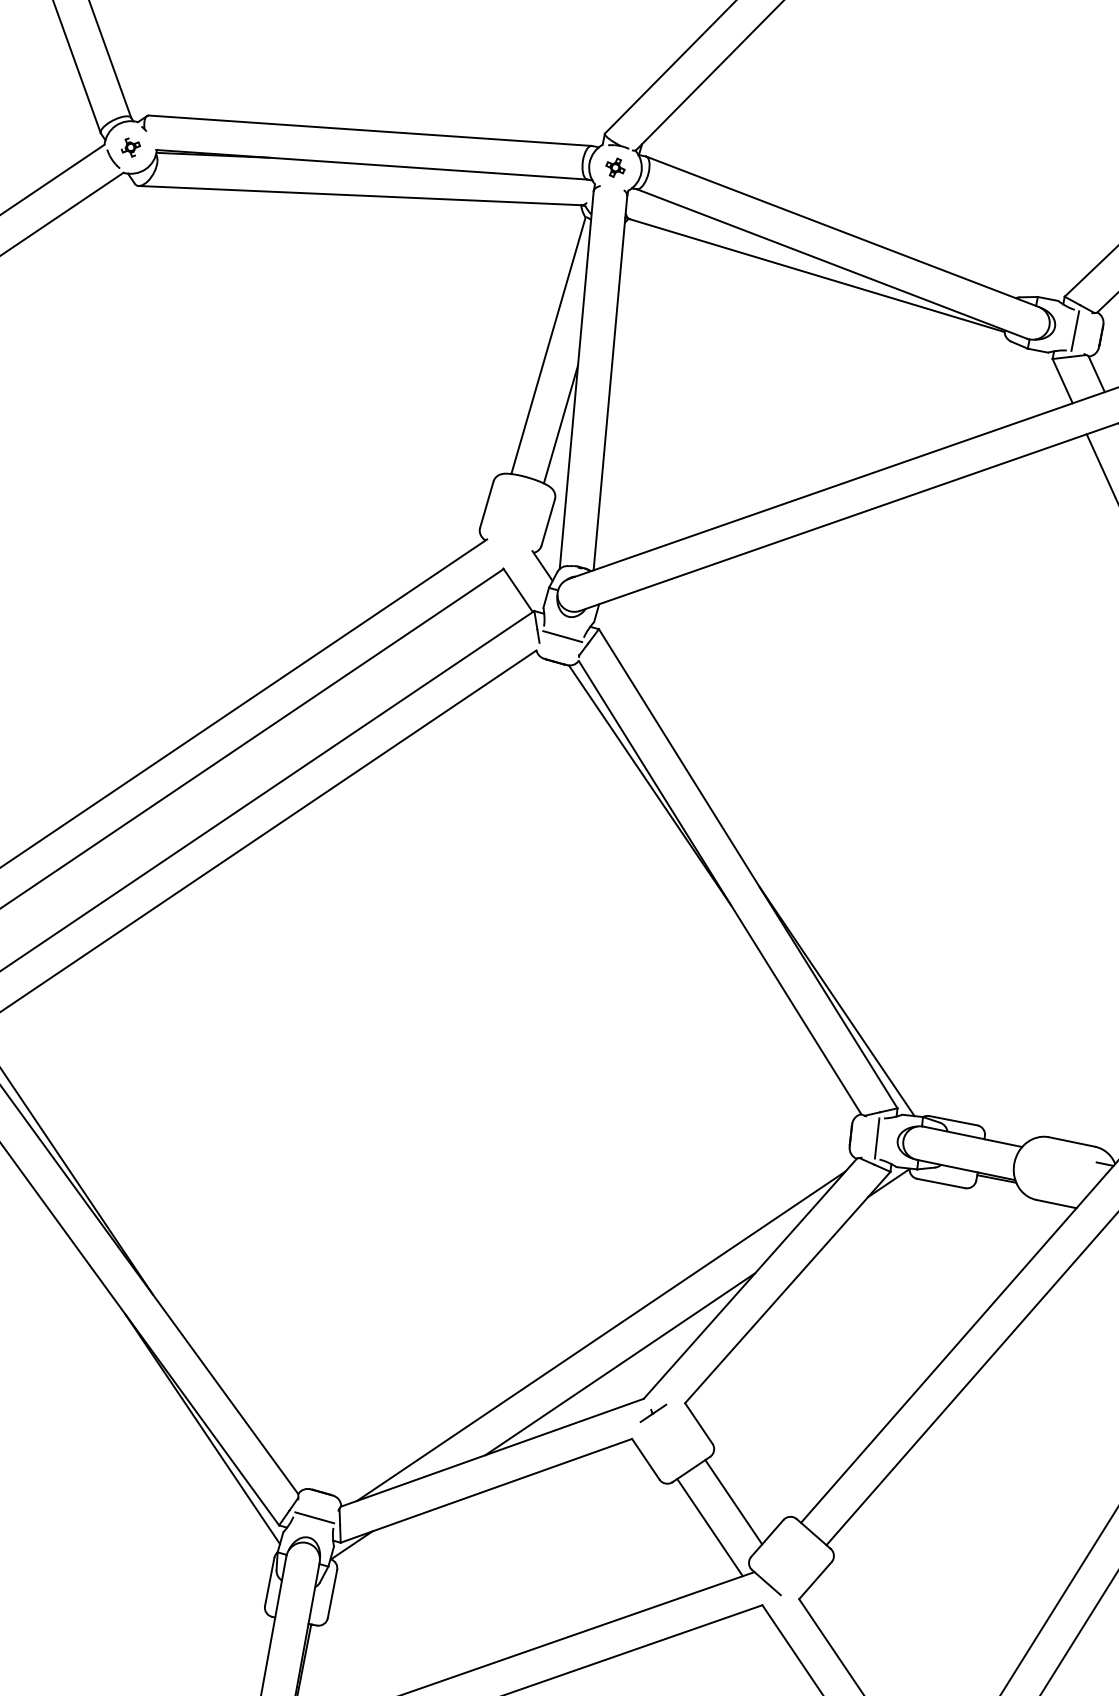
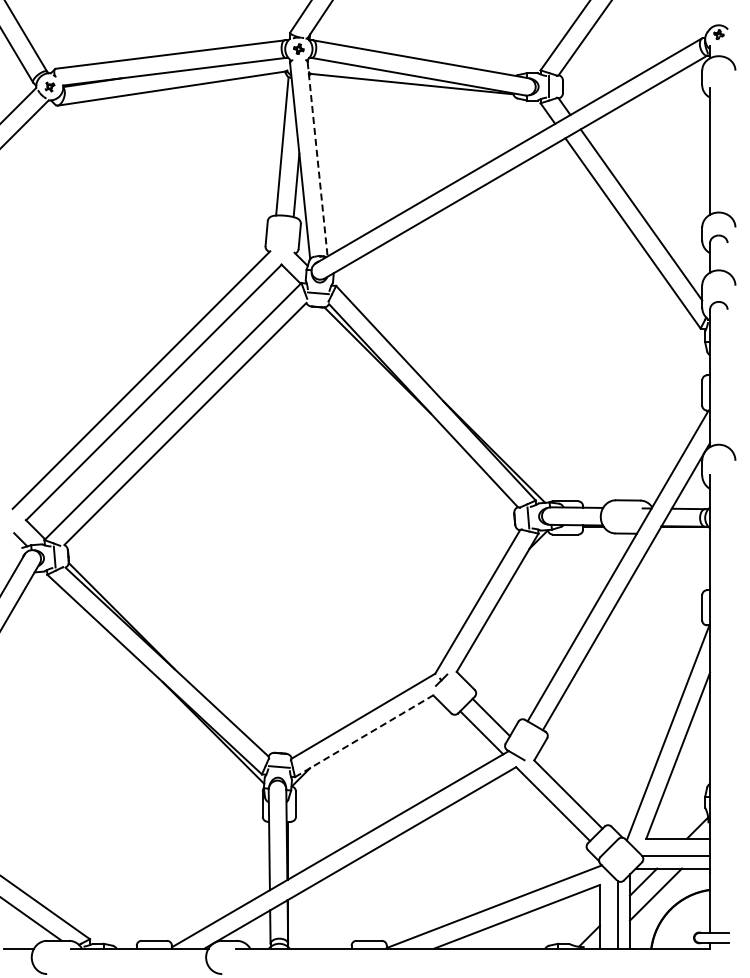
line: (610, 383) -> (317, 159), solid -> dashed
line: (601, 1335) -> (407, 645), removed
line: (619, 1364) -> (419, 658), removed
line: (487, 1489) -> (364, 735), solid -> dashed

